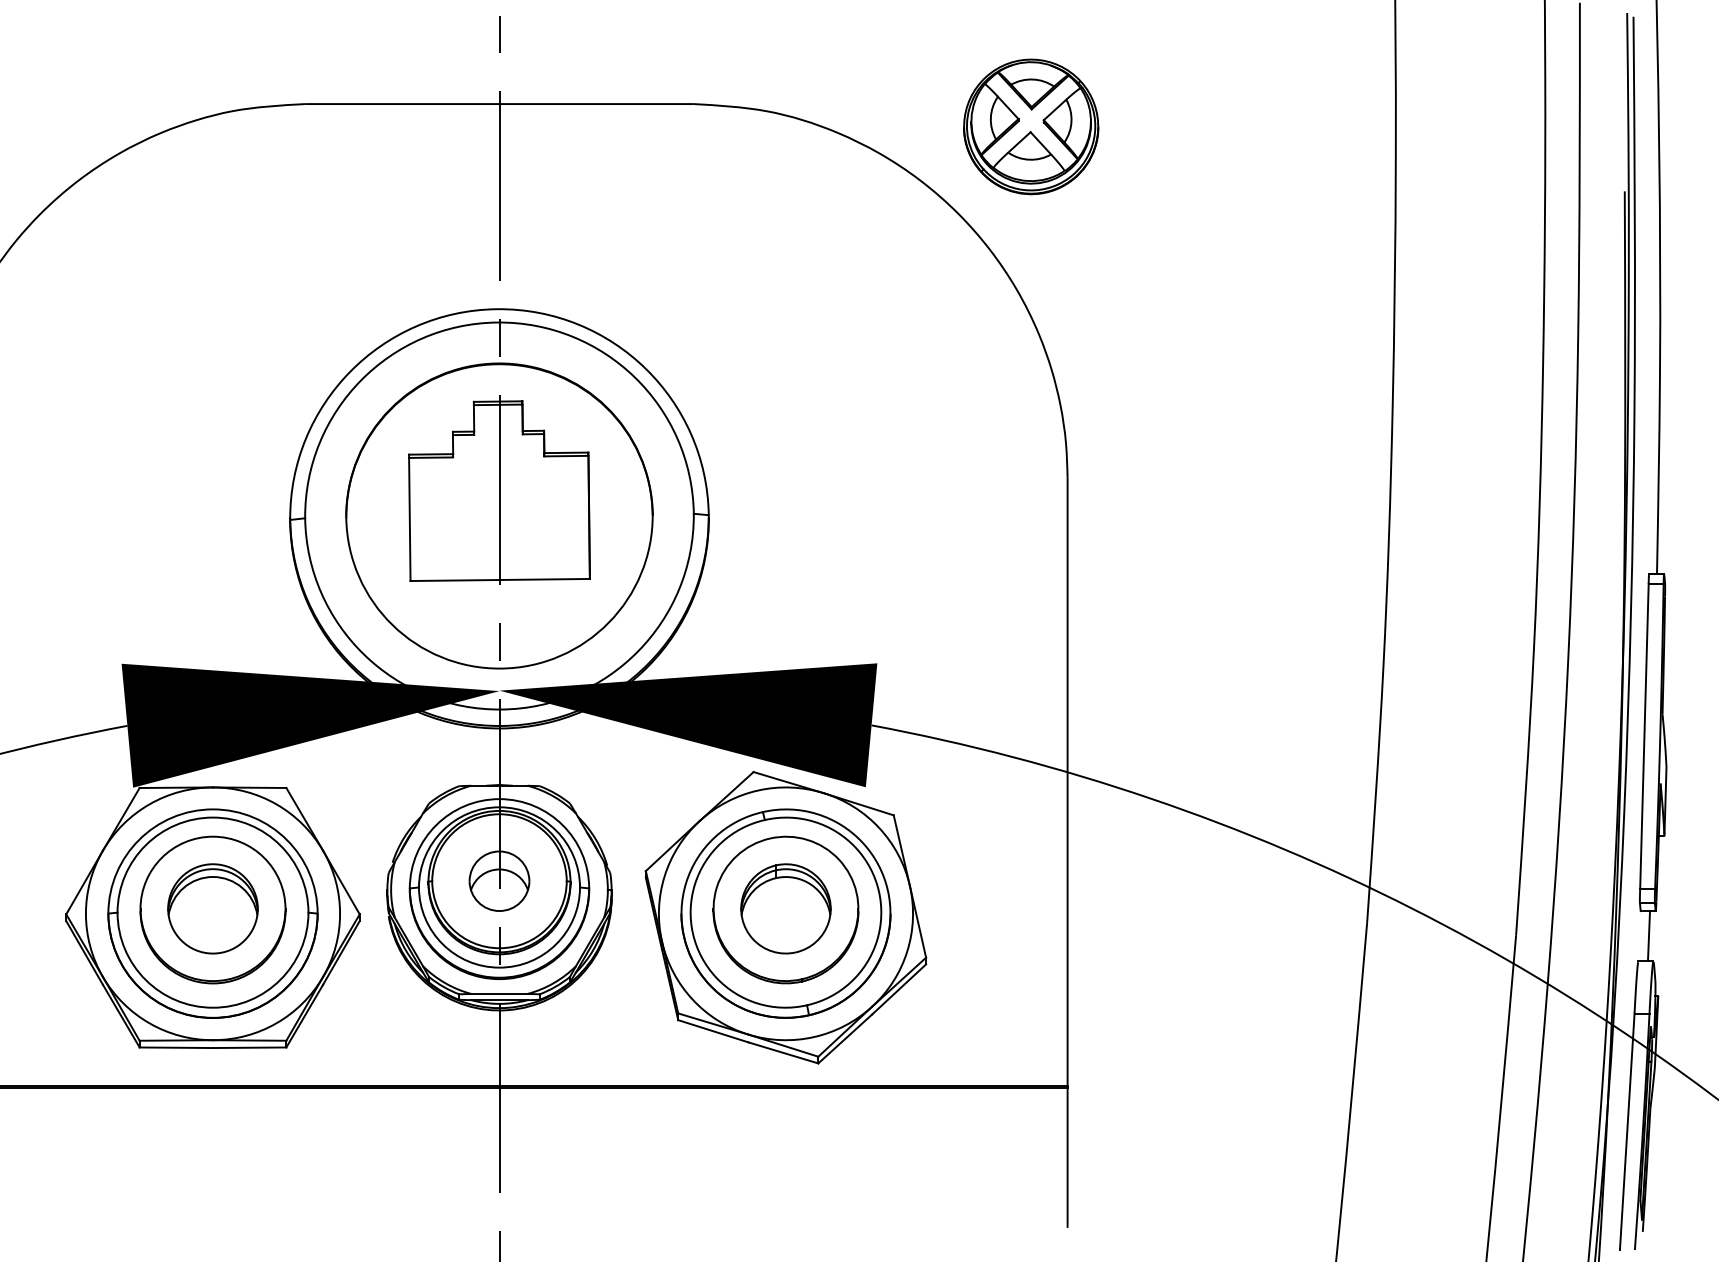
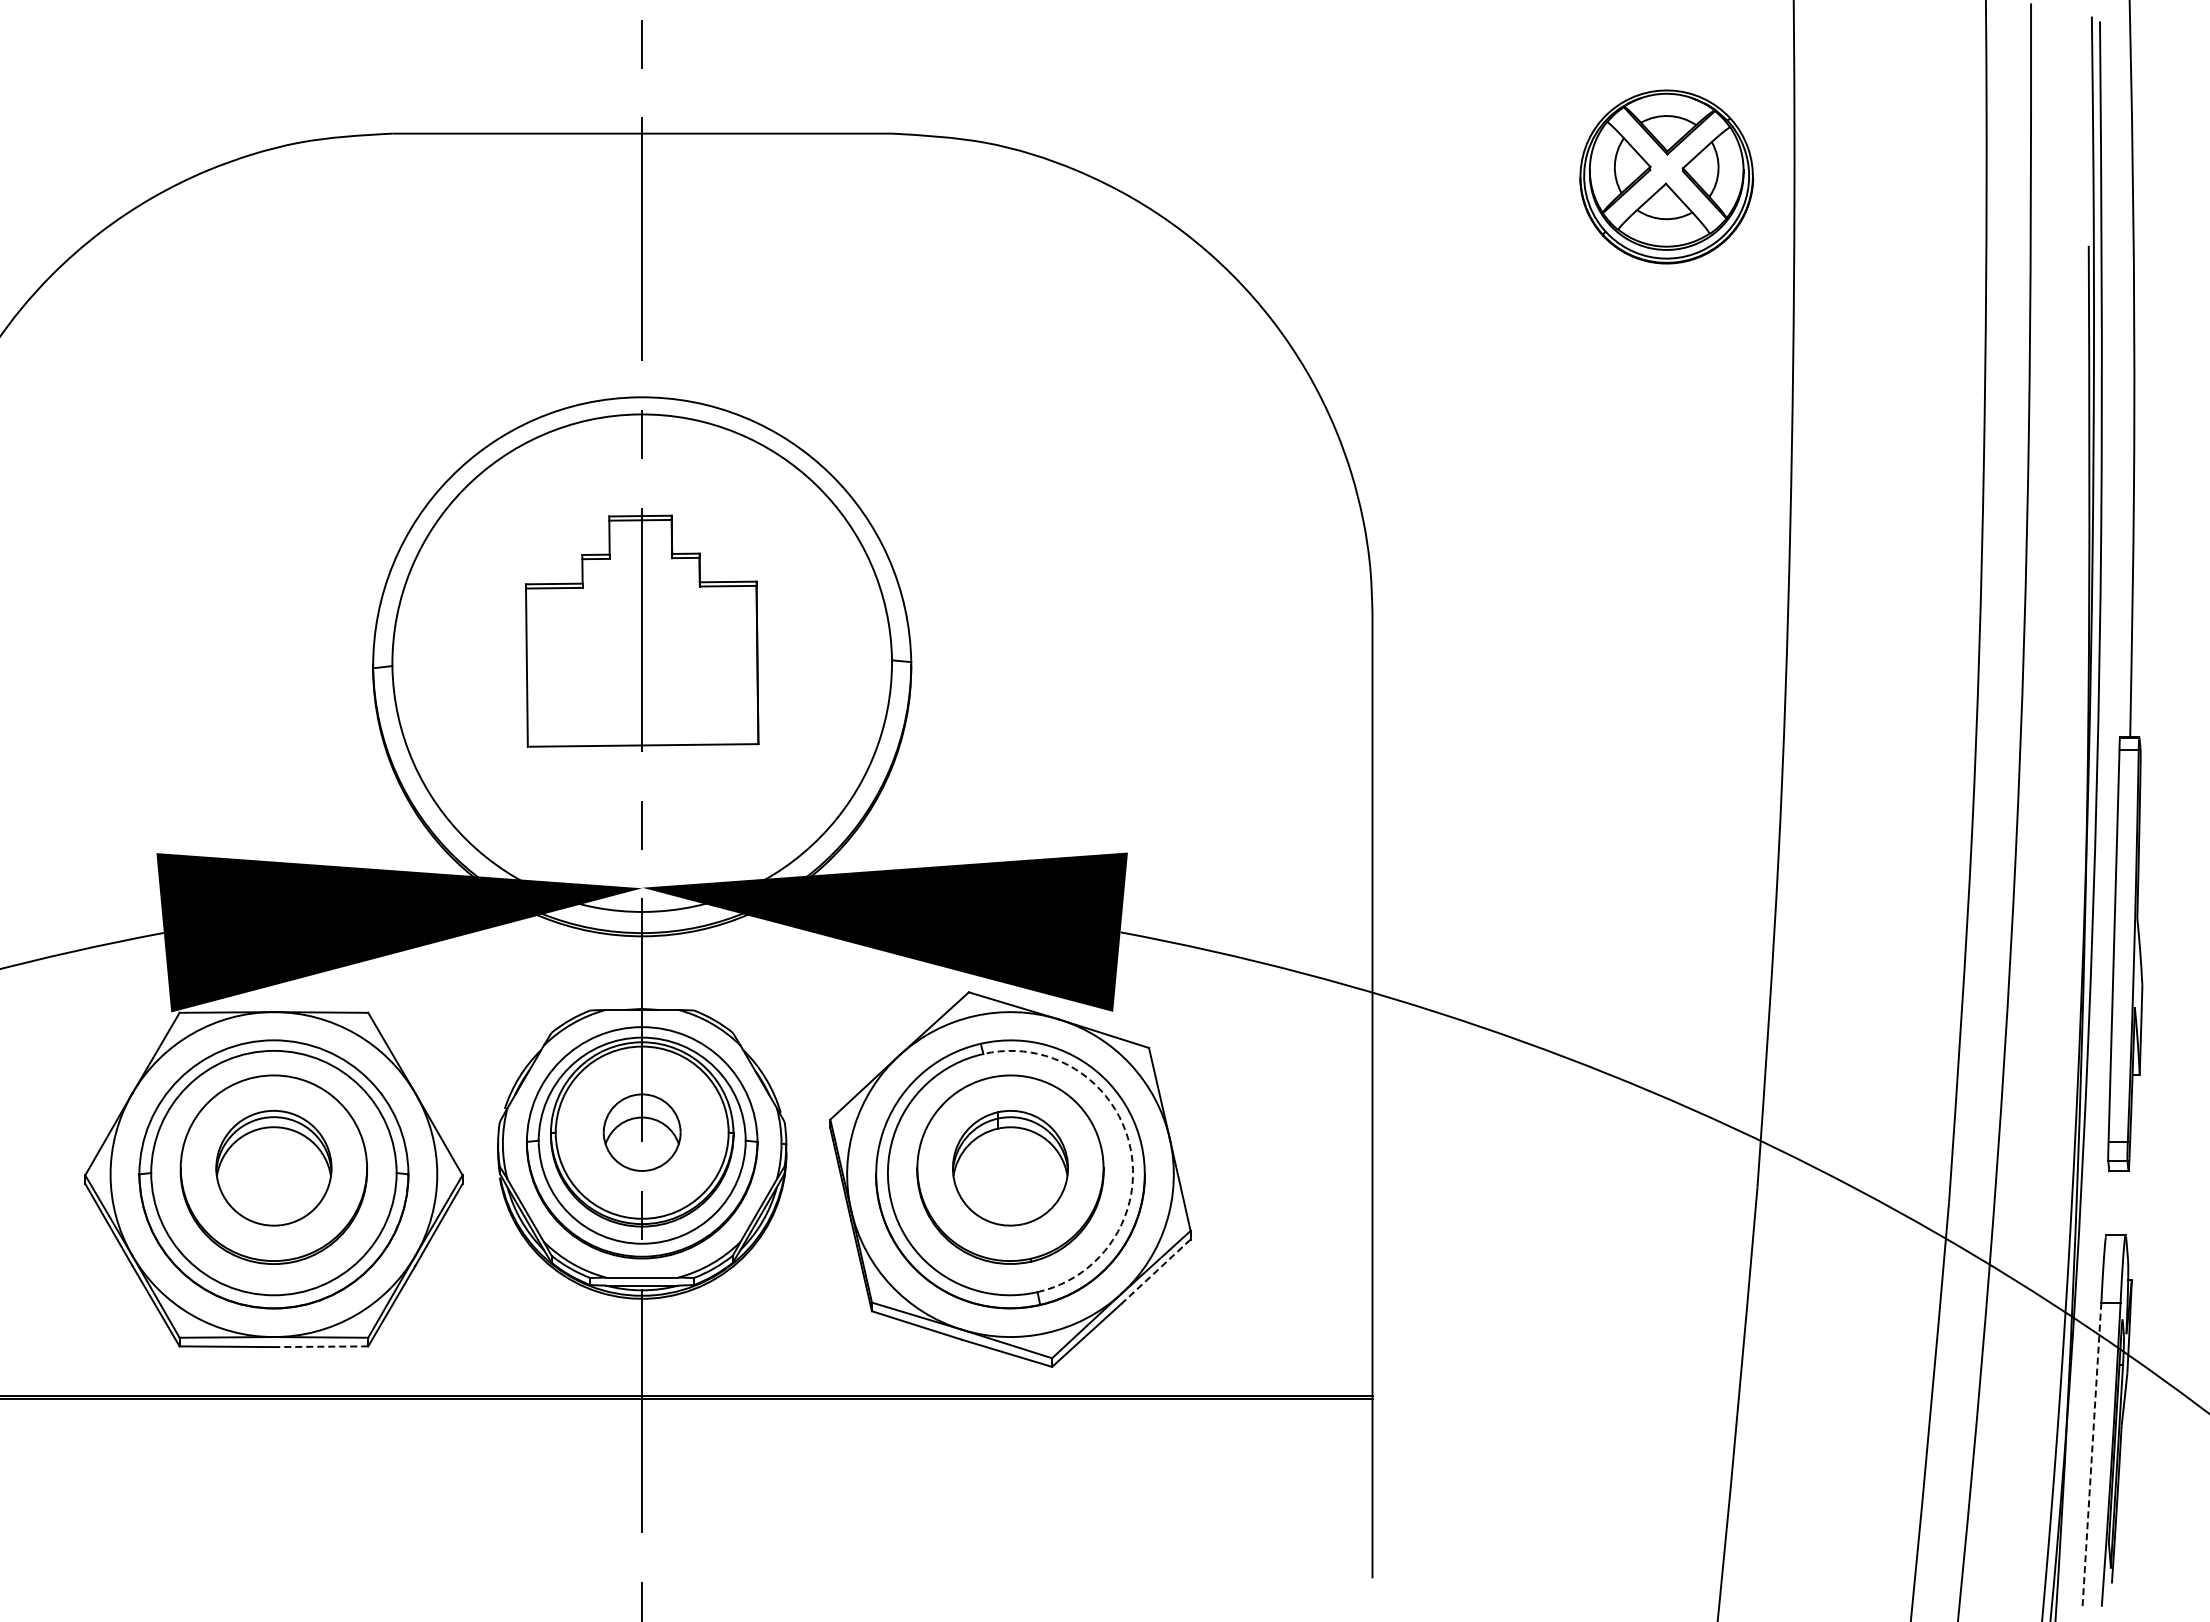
part: (1031, 126) -> (1666, 176), moved
part: (499, 516) -> (642, 663), removed
arc: (879, 891) -> (1130, 1145), solid -> dashed
line: (1648, 936) -> (2119, 1203), removed
line: (898, 990) -> (1155, 1272), solid -> dashed
line: (249, 1047) -> (320, 1346), solid -> dashed
line: (1626, 1132) -> (2091, 1455), solid -> dashed

